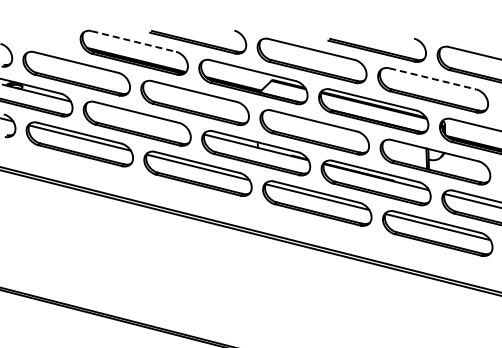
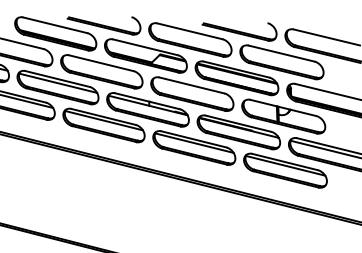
line: (133, 41) -> (55, 25), dashed -> solid
line: (432, 78) -> (281, 53), dashed -> solid
line: (137, 117) -> (58, 82), added

